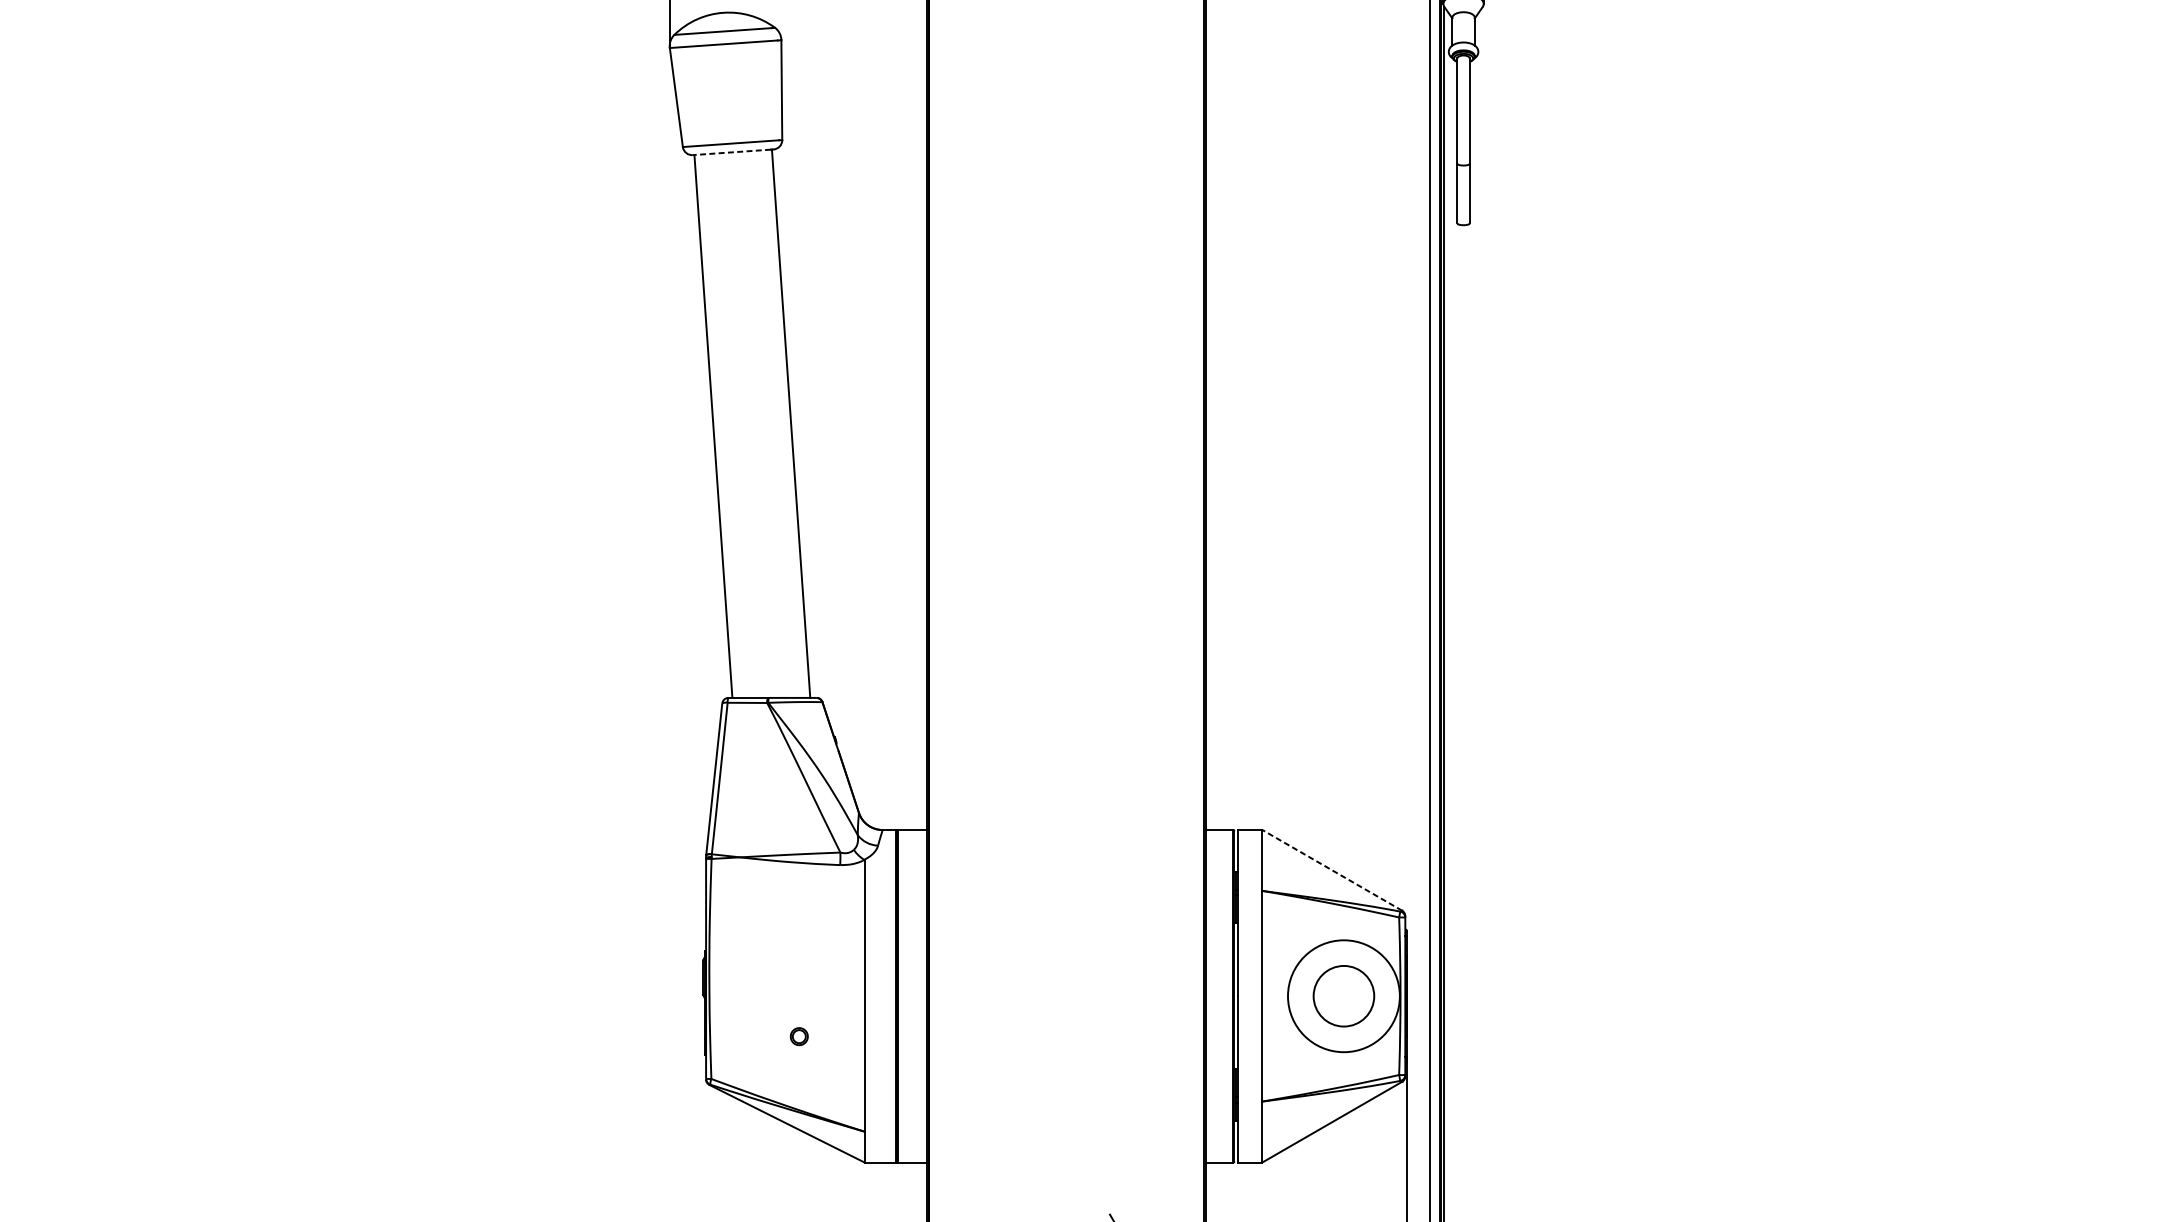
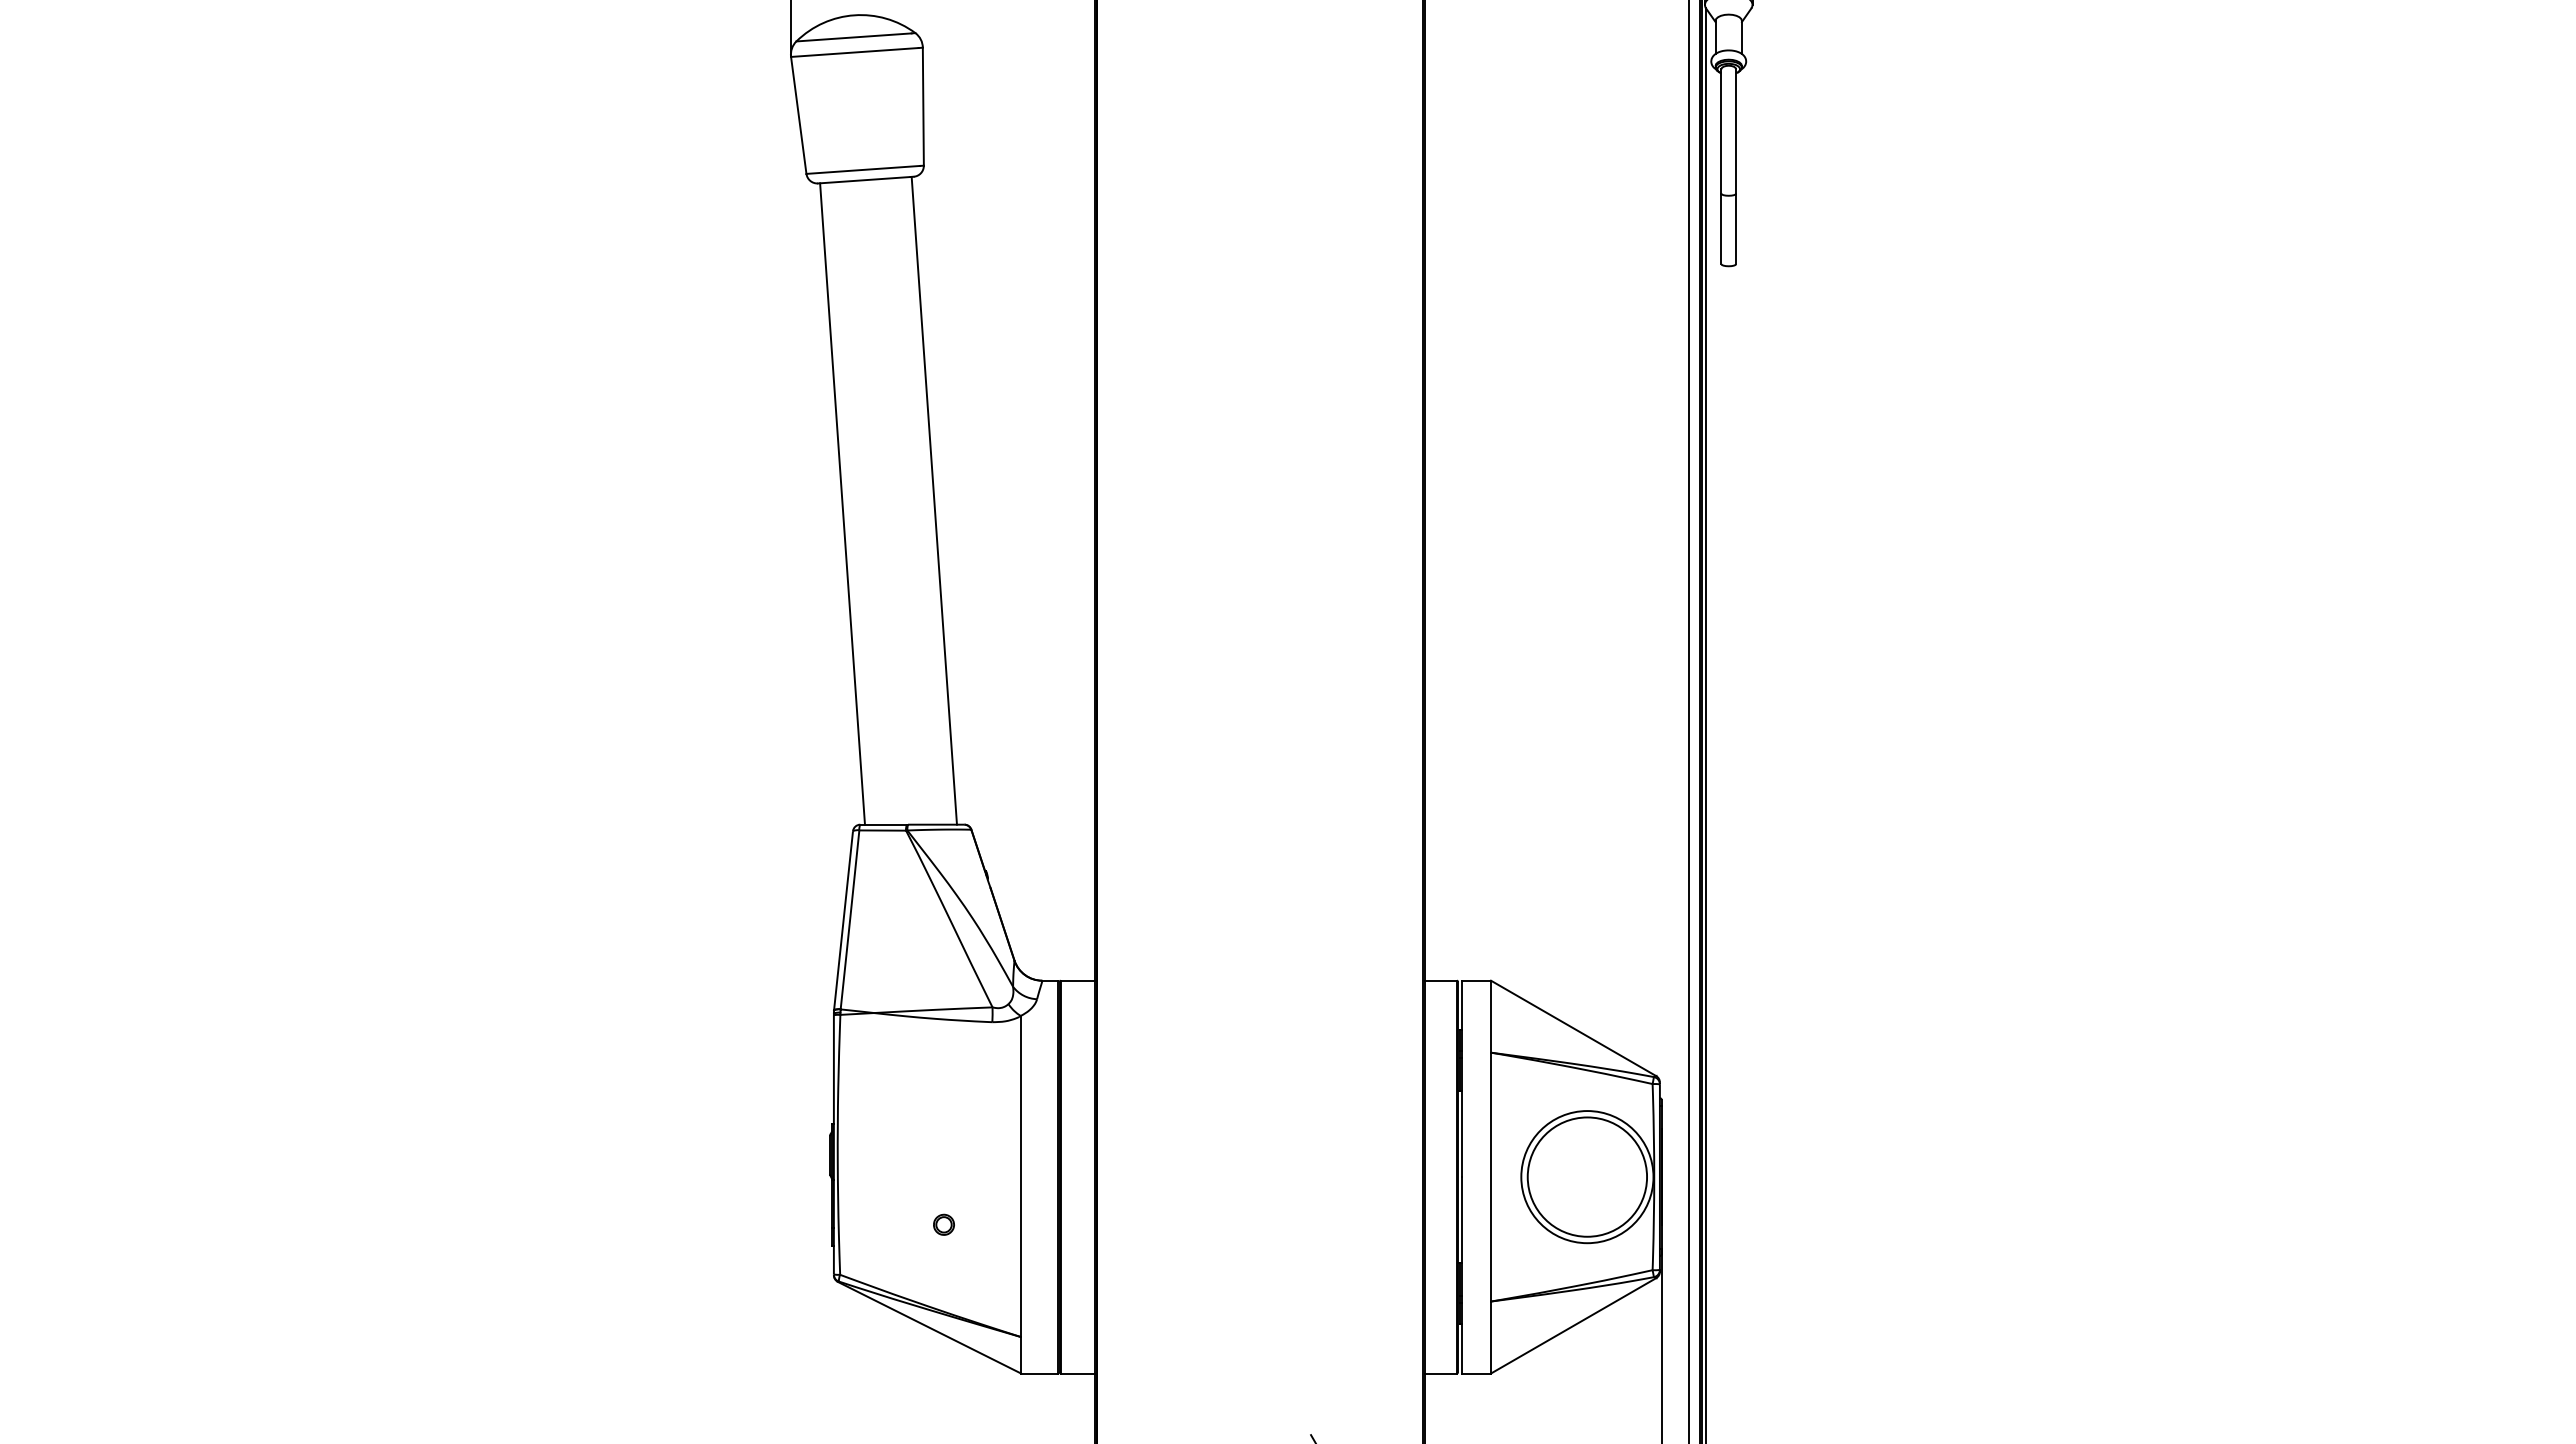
line: (731, 152) -> (863, 180), dashed -> solid
line: (1332, 870) -> (1573, 1028), dashed -> solid
circle: (1344, 995) -> (1587, 1176), size x1.67

